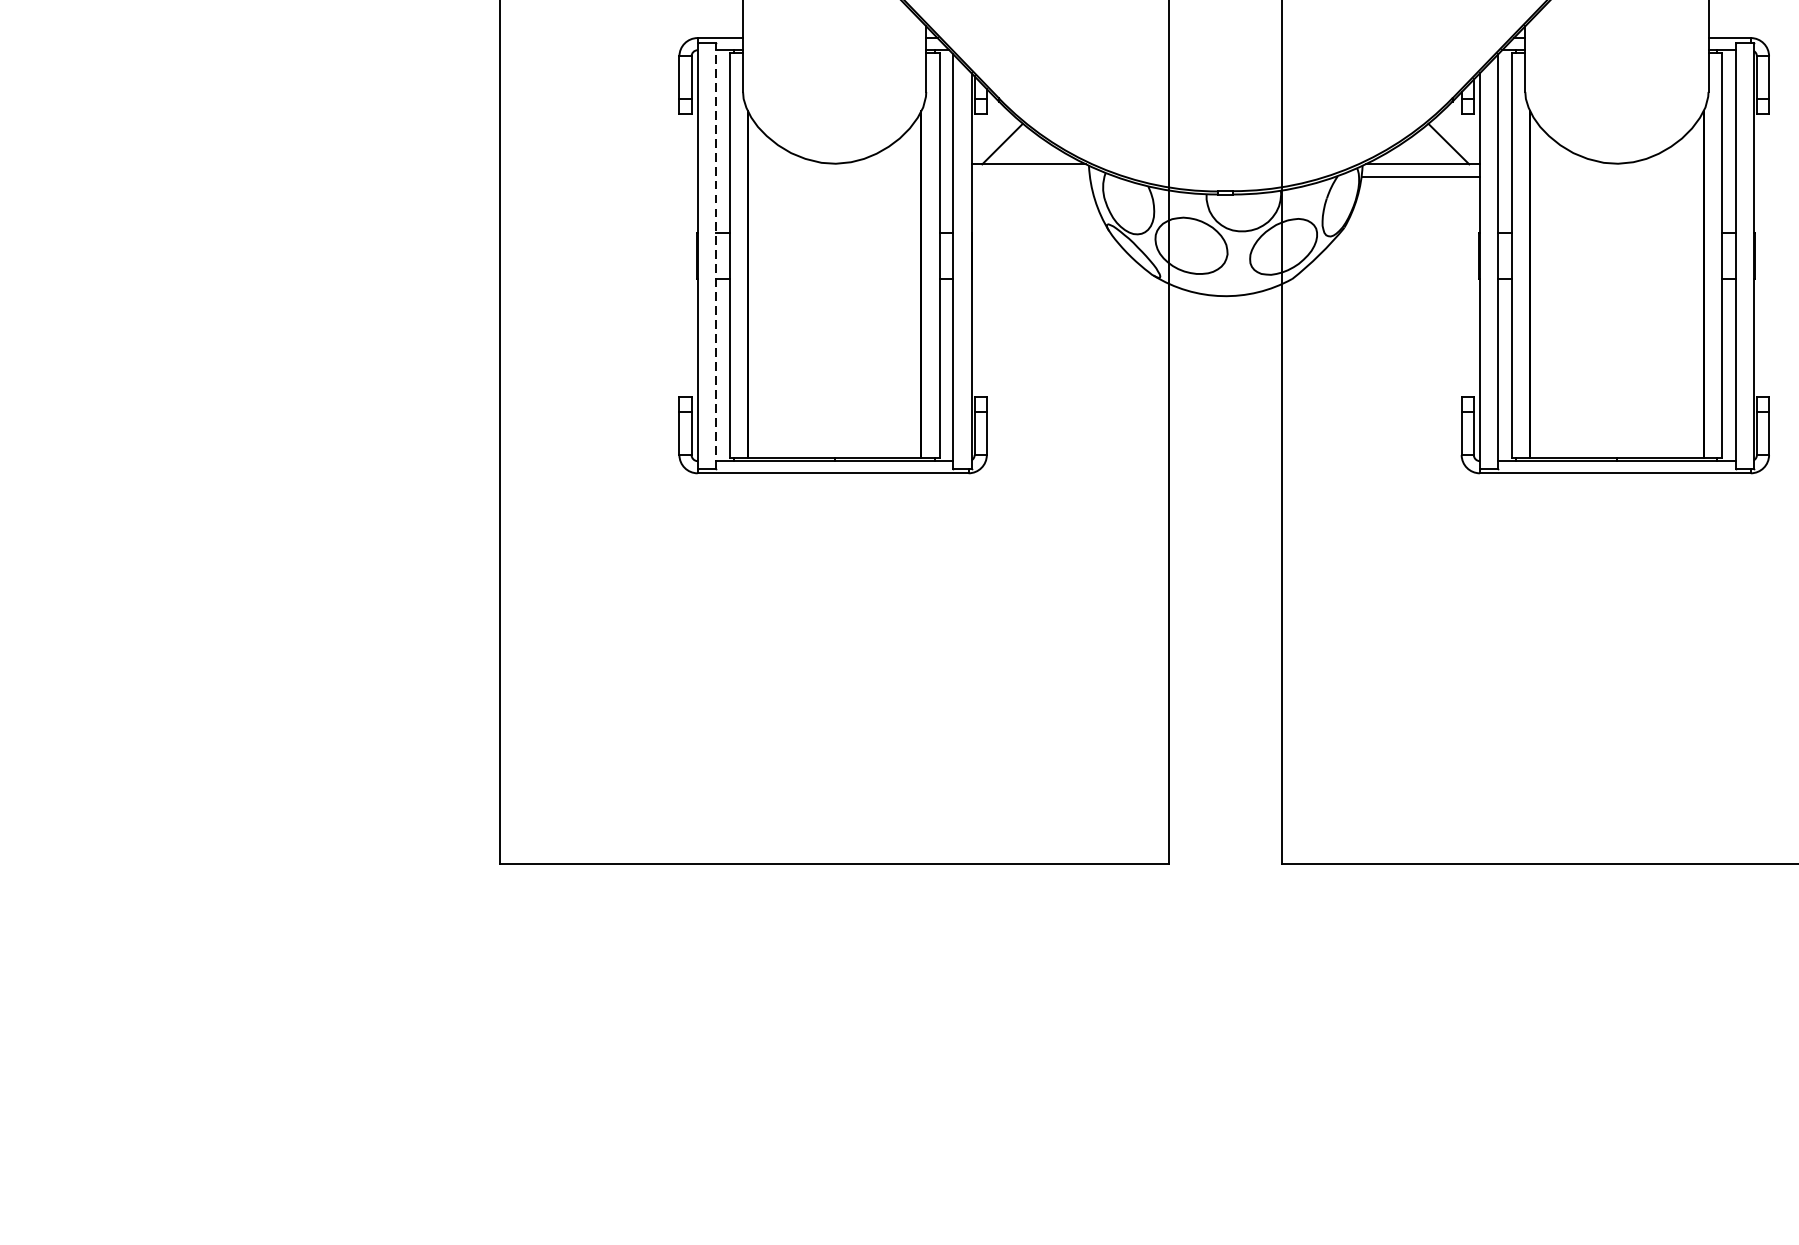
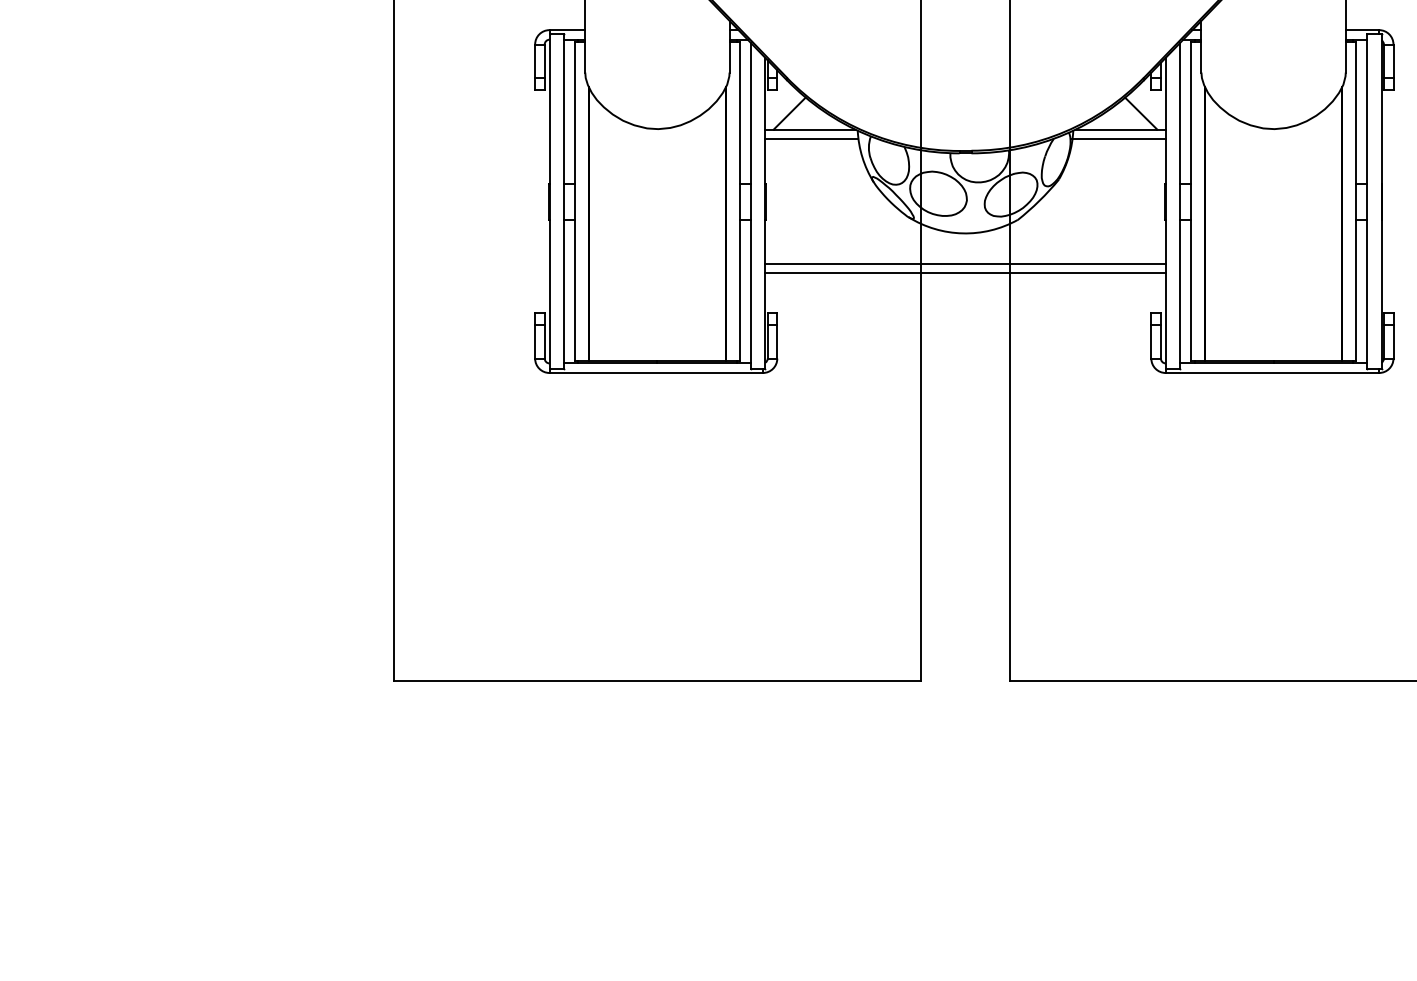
line: (1030, 176) -> (811, 139), added
line: (715, 255) -> (563, 201), dashed -> solid
line: (1225, 334) -> (965, 263), added
line: (1225, 347) -> (965, 273), added

